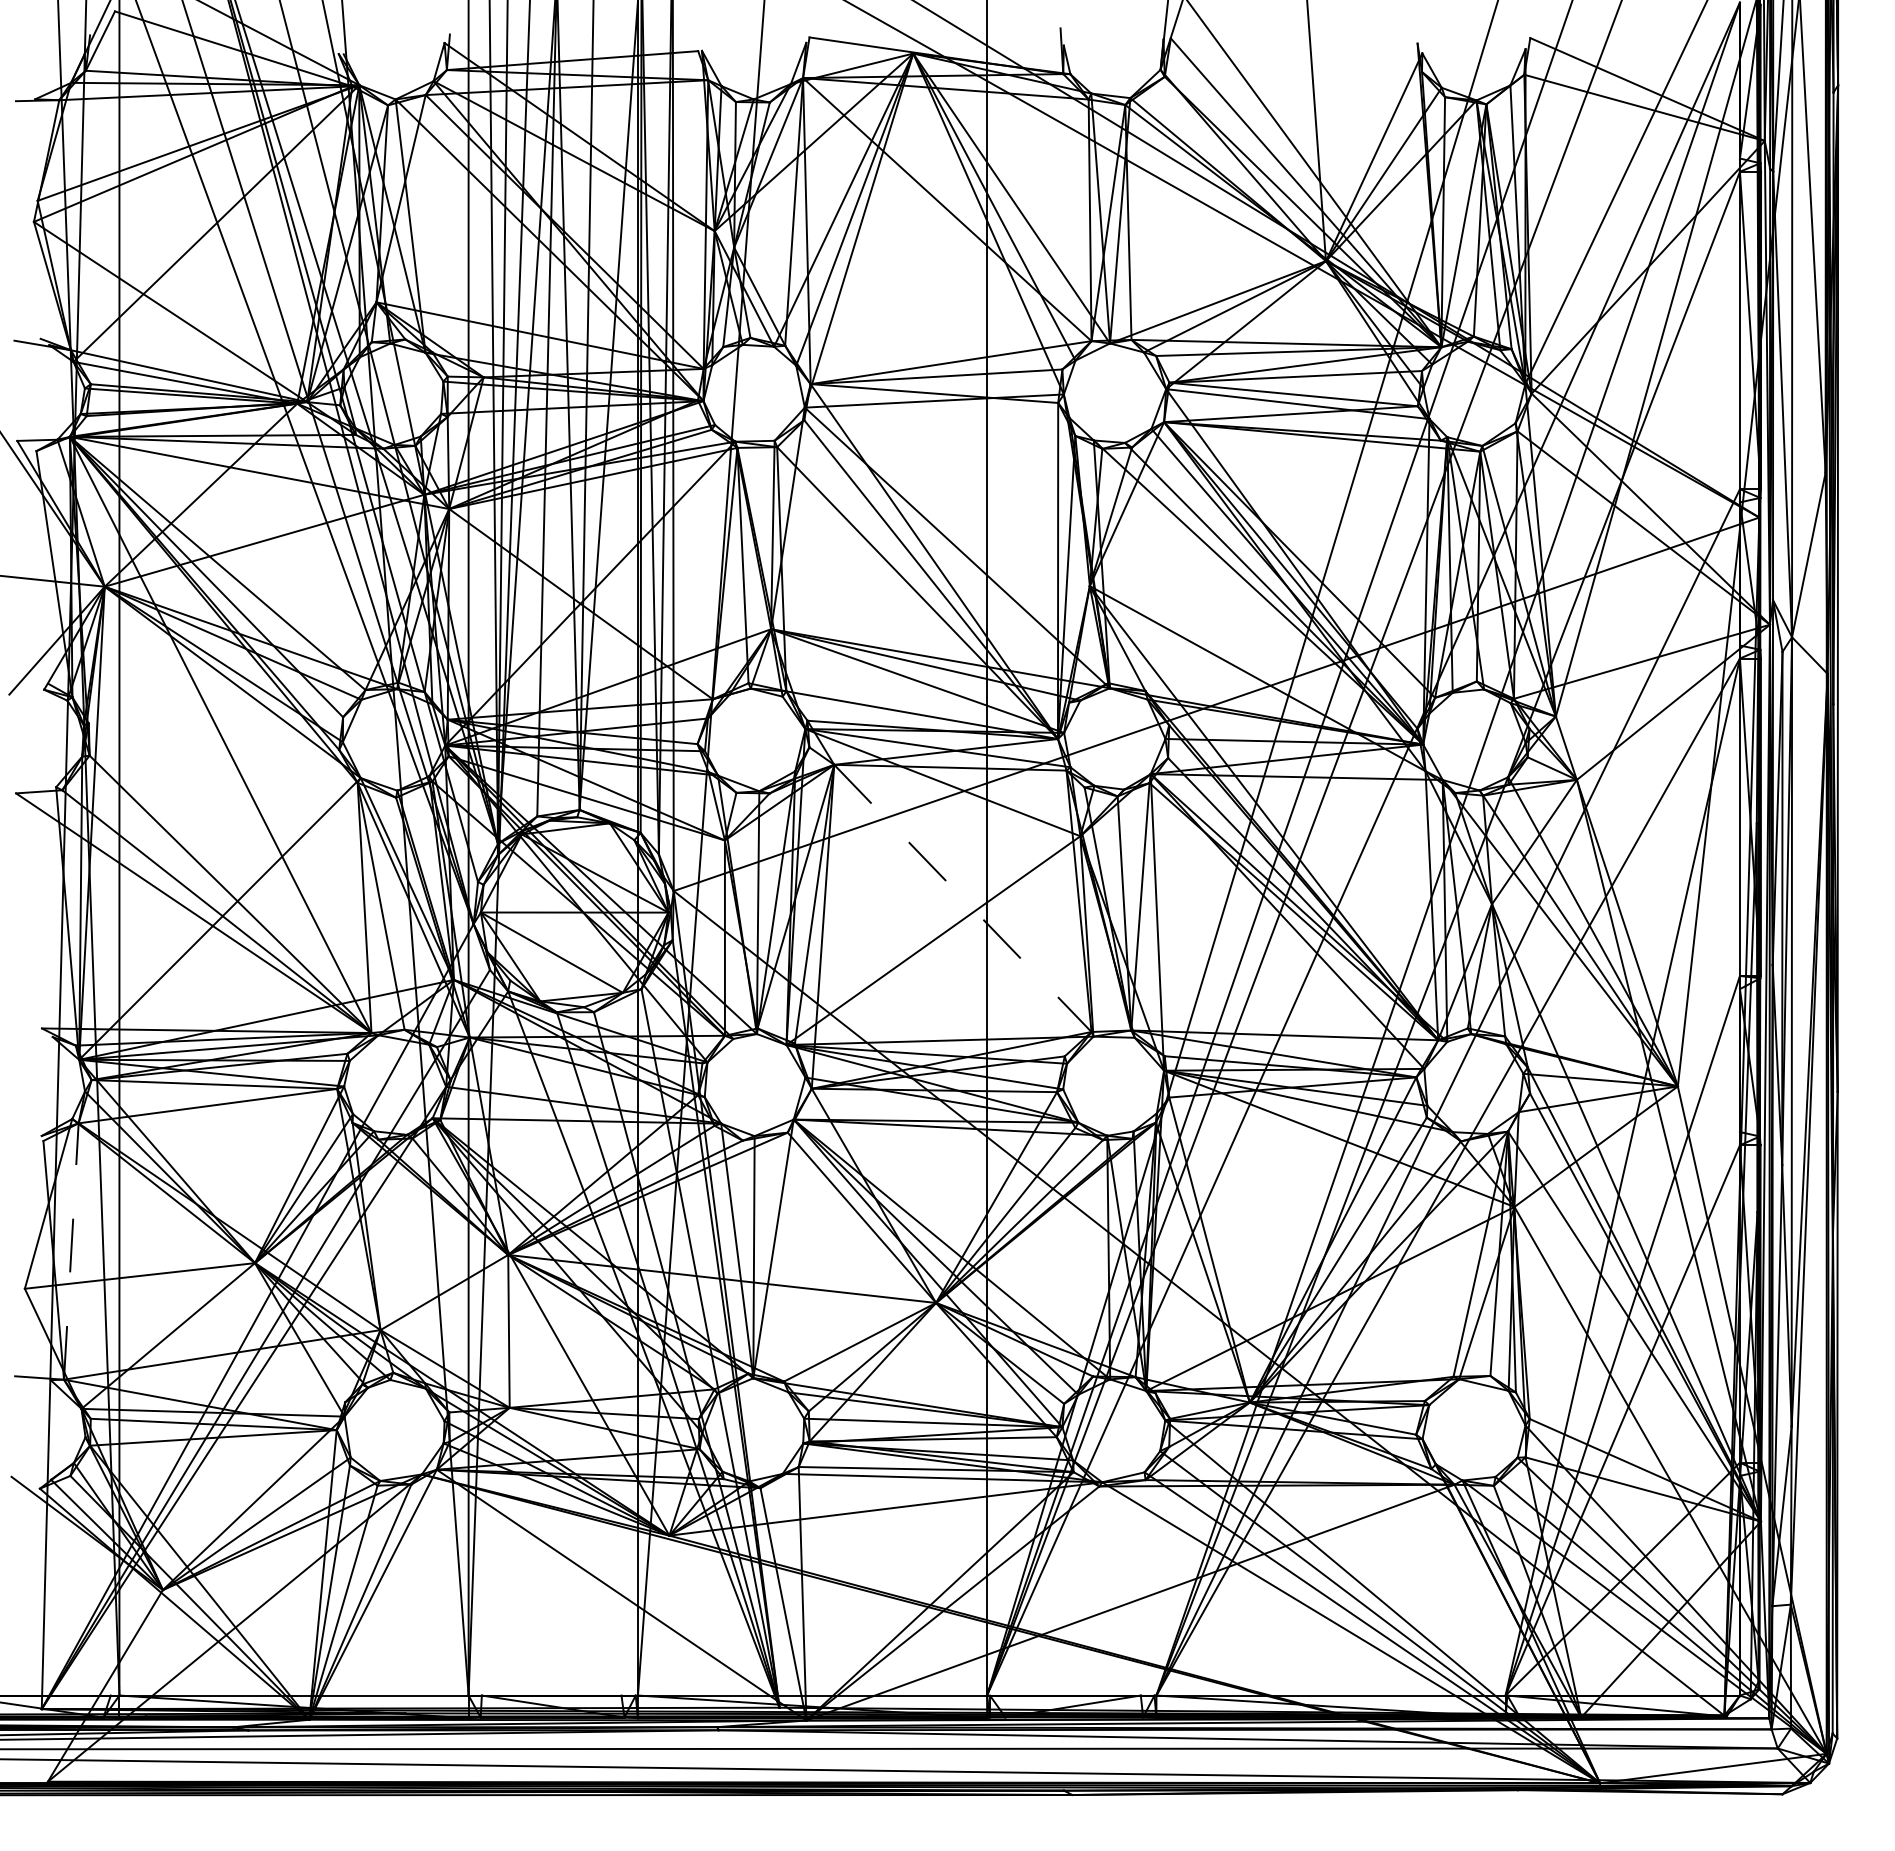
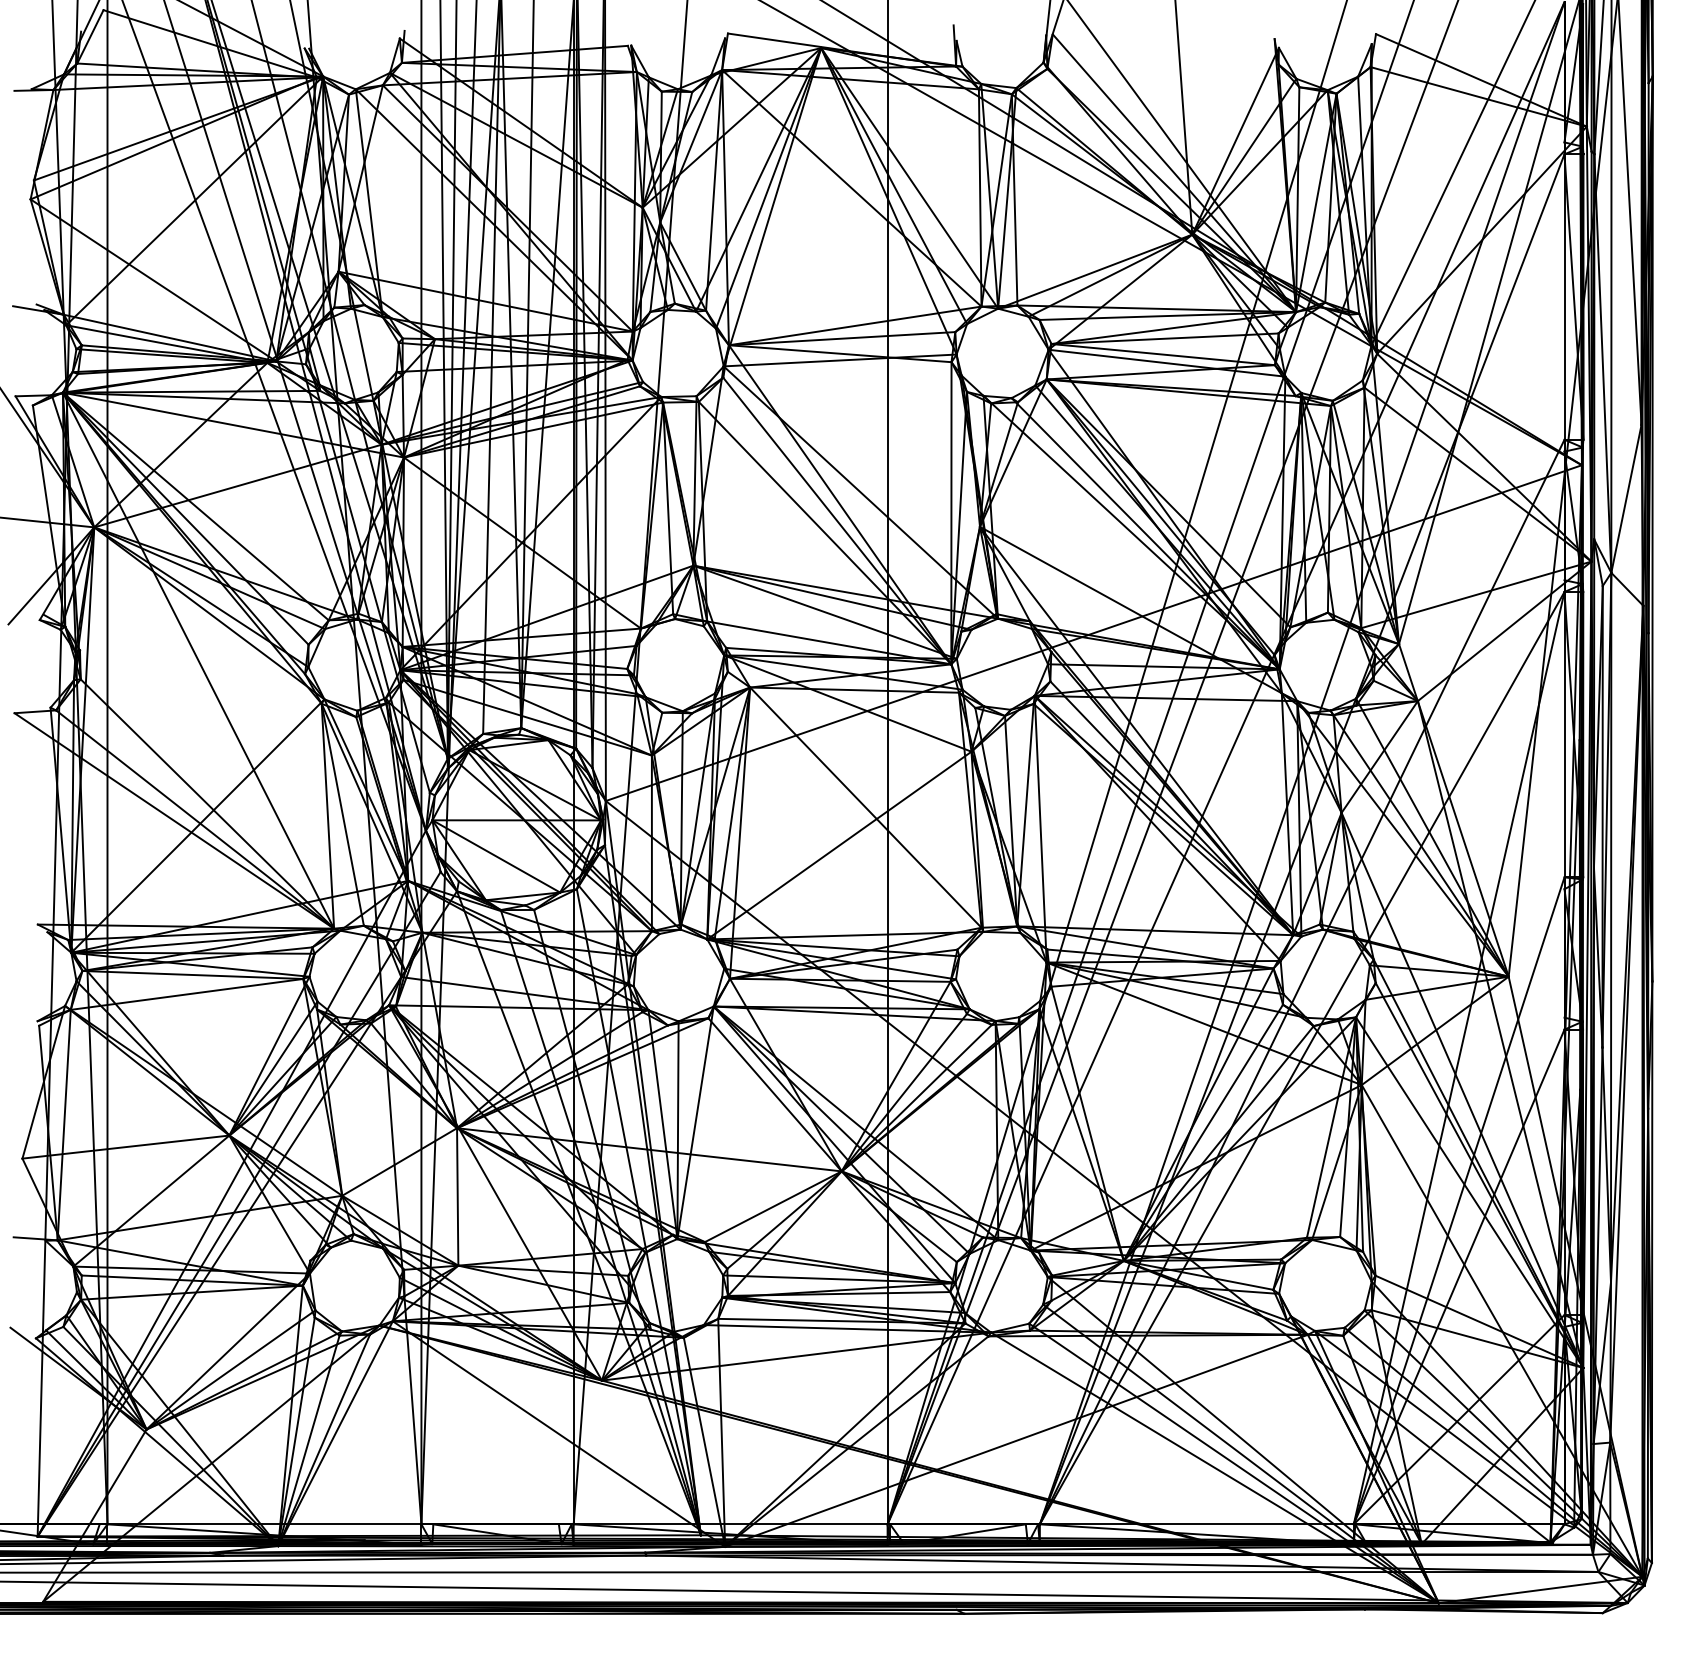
line: (963, 898) -> (866, 807), dashed -> solid
line: (71, 1251) -> (64, 1125), dashed -> solid

